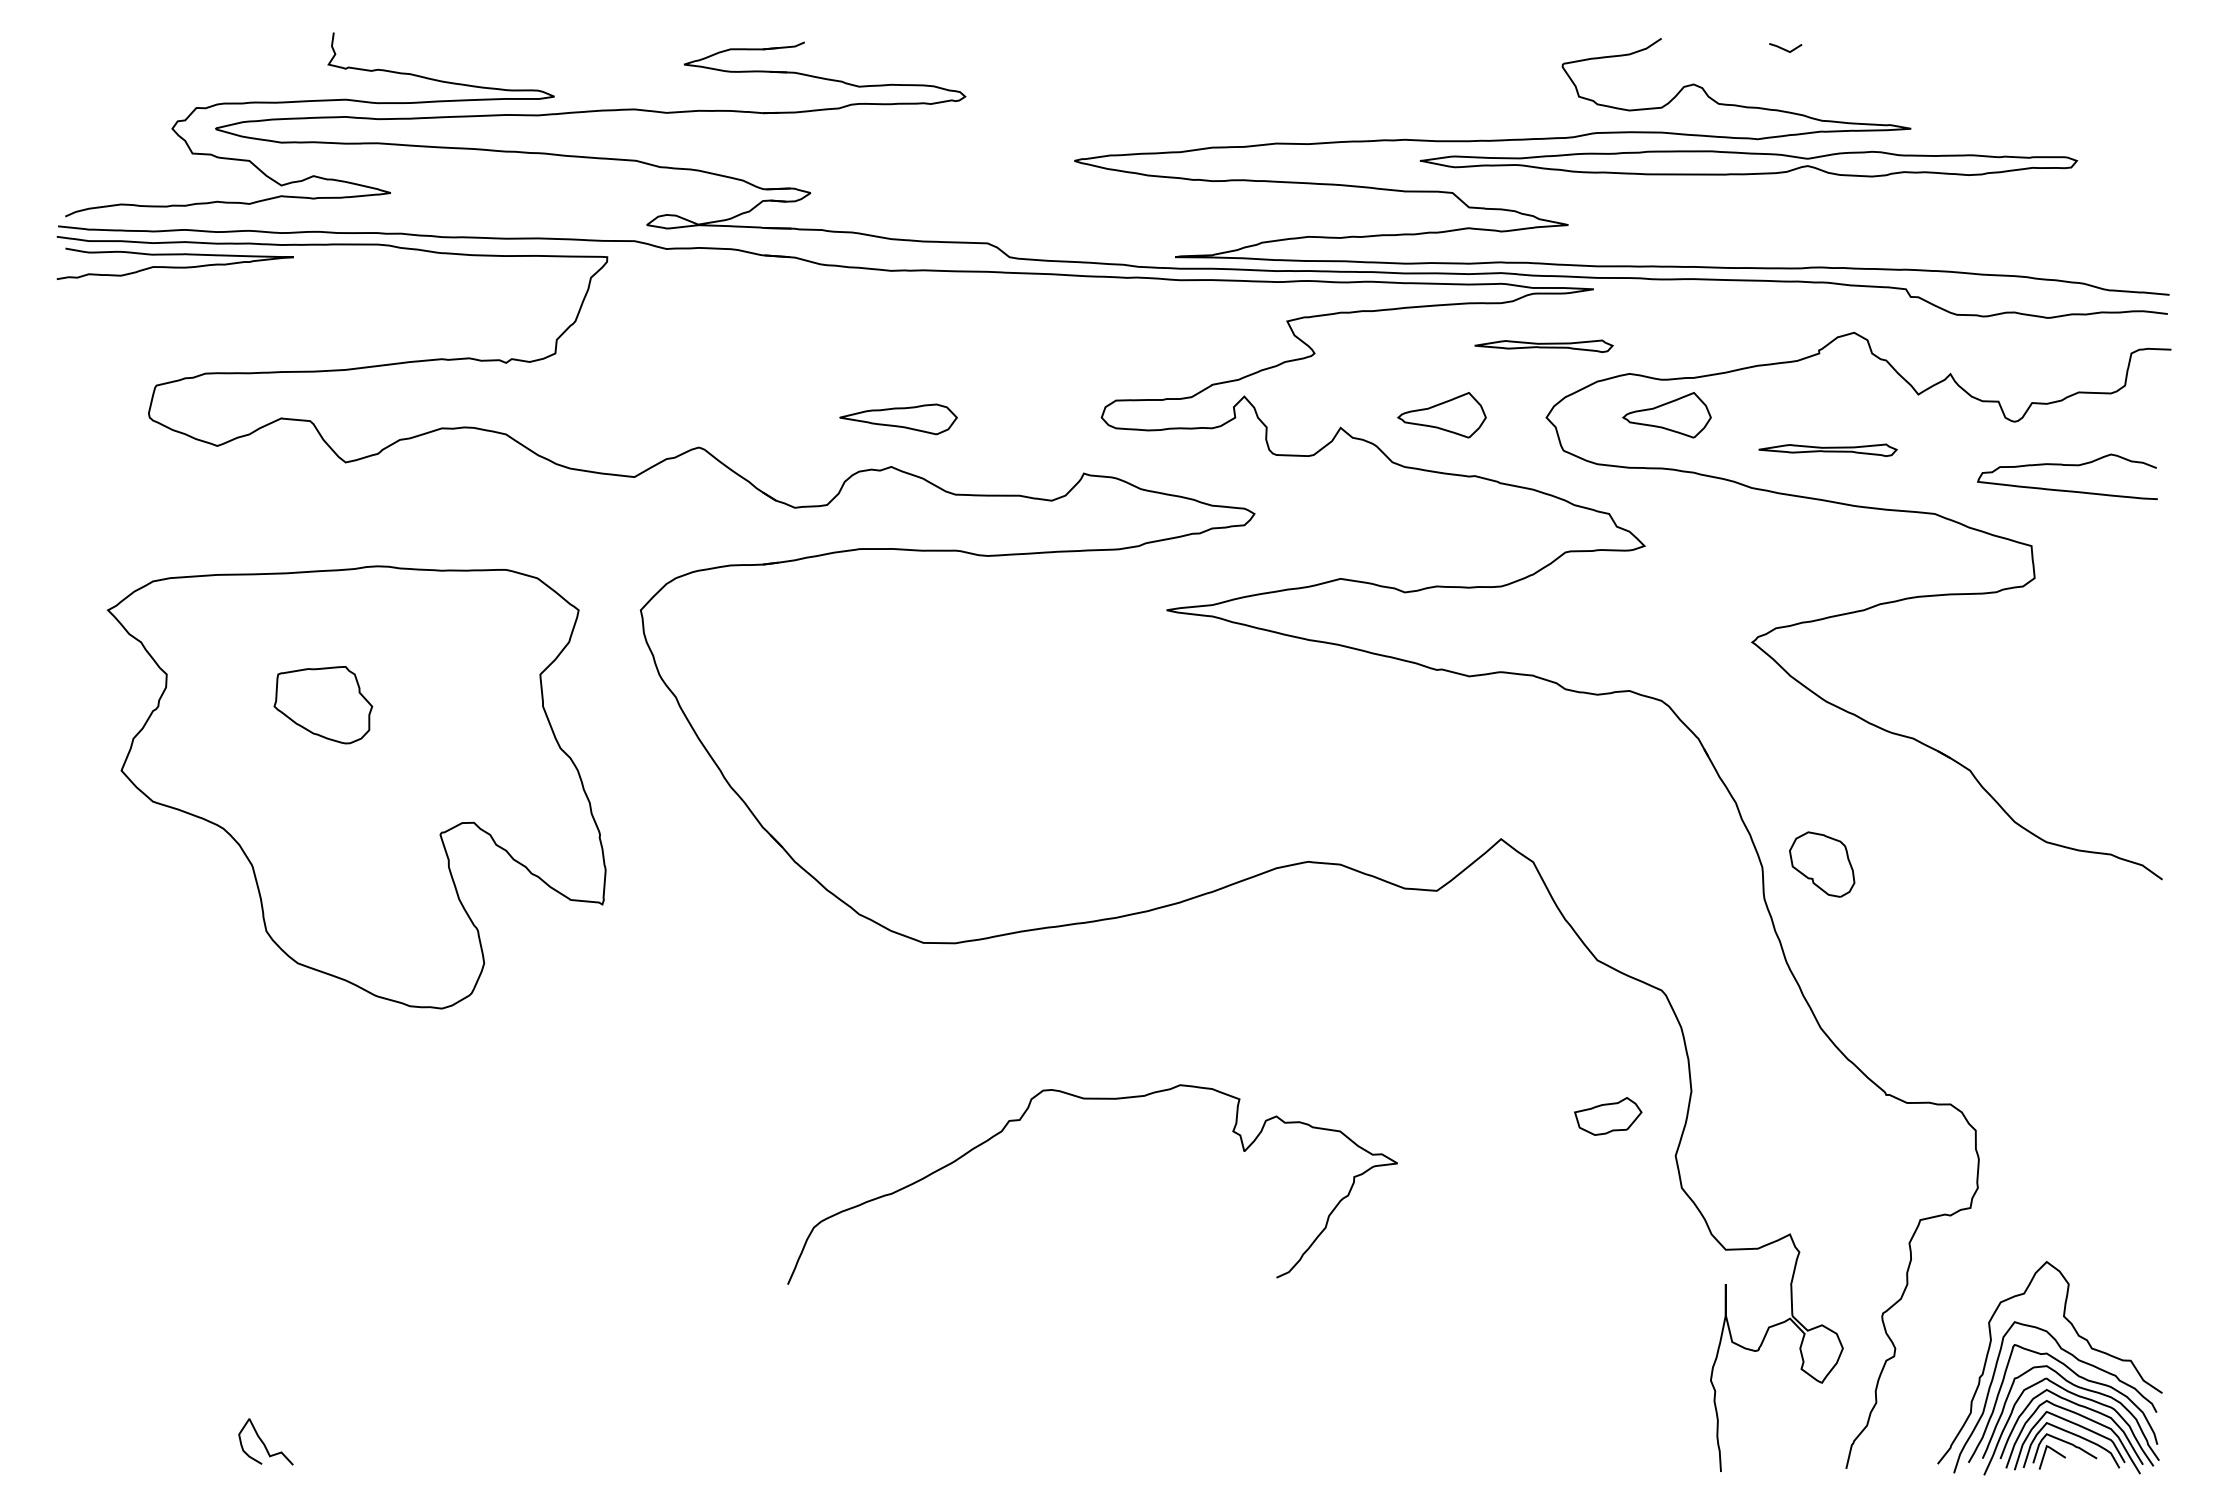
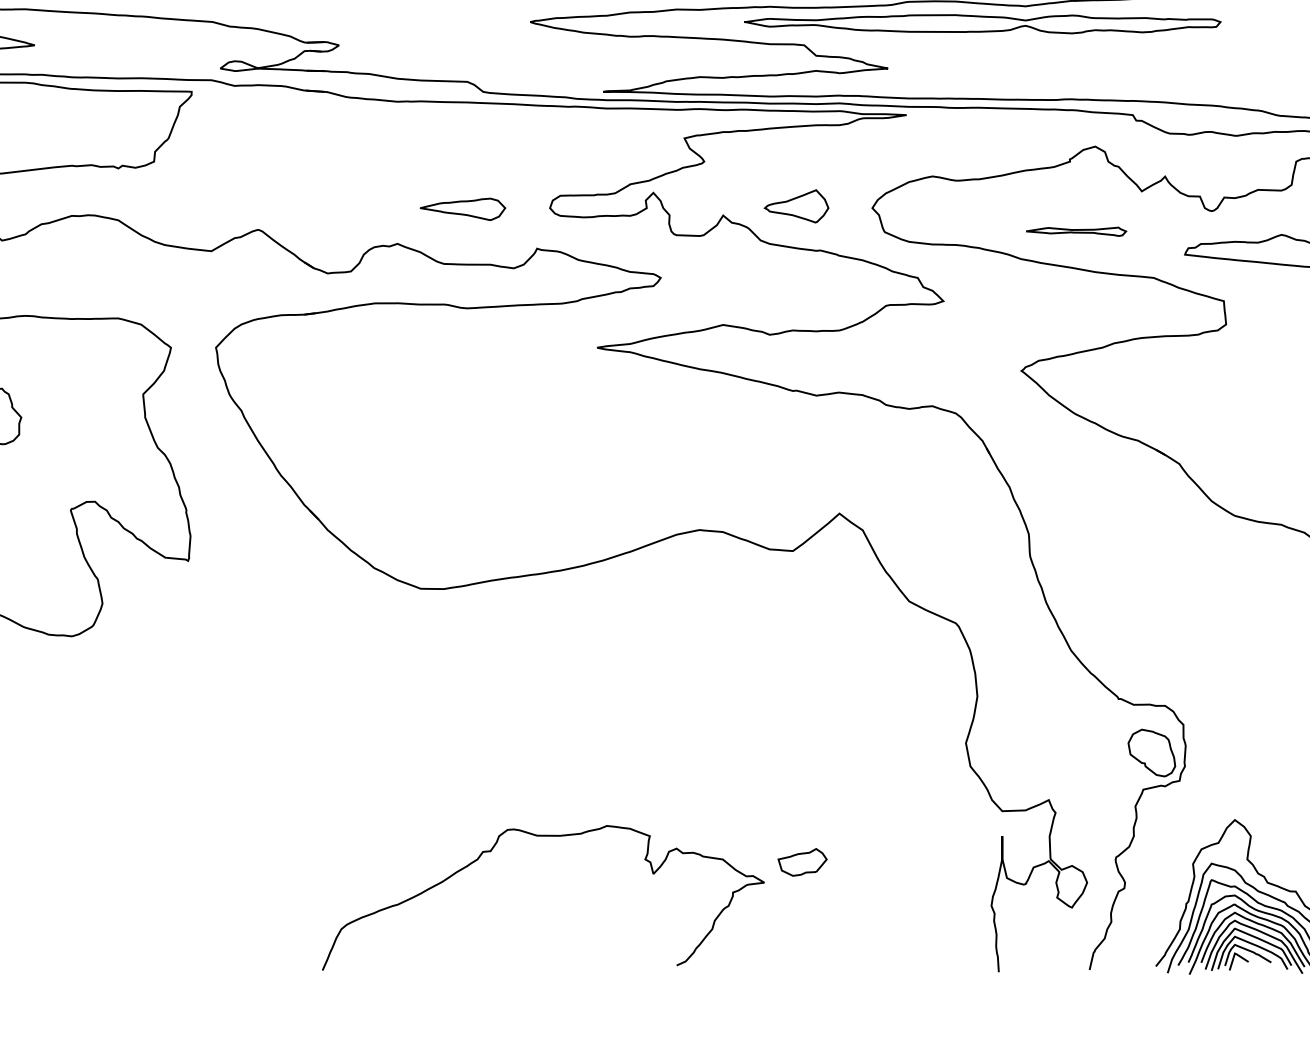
part: (1749, 163) -> (983, 23), moved
part: (1543, 345) -> (870, 155), removed
part: (1666, 415) -> (959, 206), removed
part: (898, 419) -> (462, 209), moved
part: (1822, 864) -> (1152, 753), moved
curve: (1092, 1099) -> (543, 836), moved
part: (1608, 1116) -> (802, 862), moved

